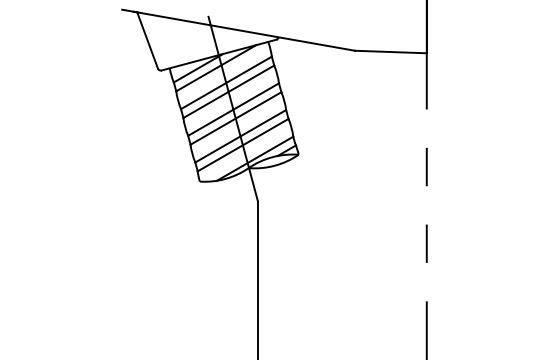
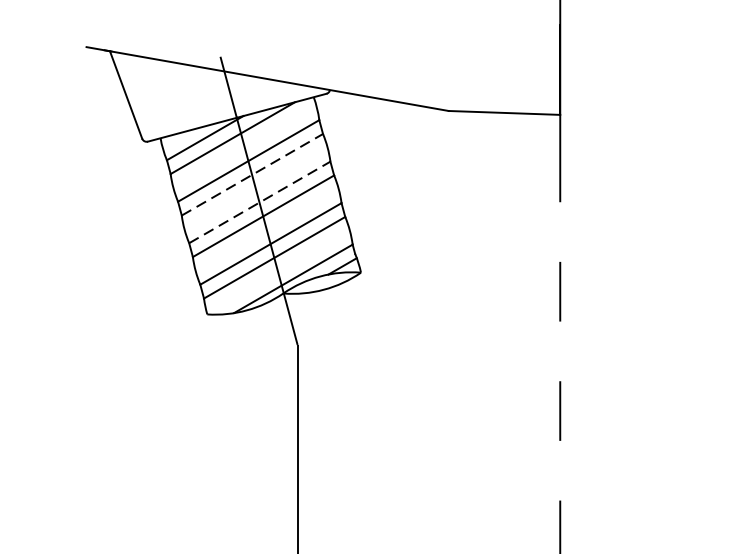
line: (229, 91) -> (253, 174), solid -> dashed
line: (234, 109) -> (261, 202), solid -> dashed

